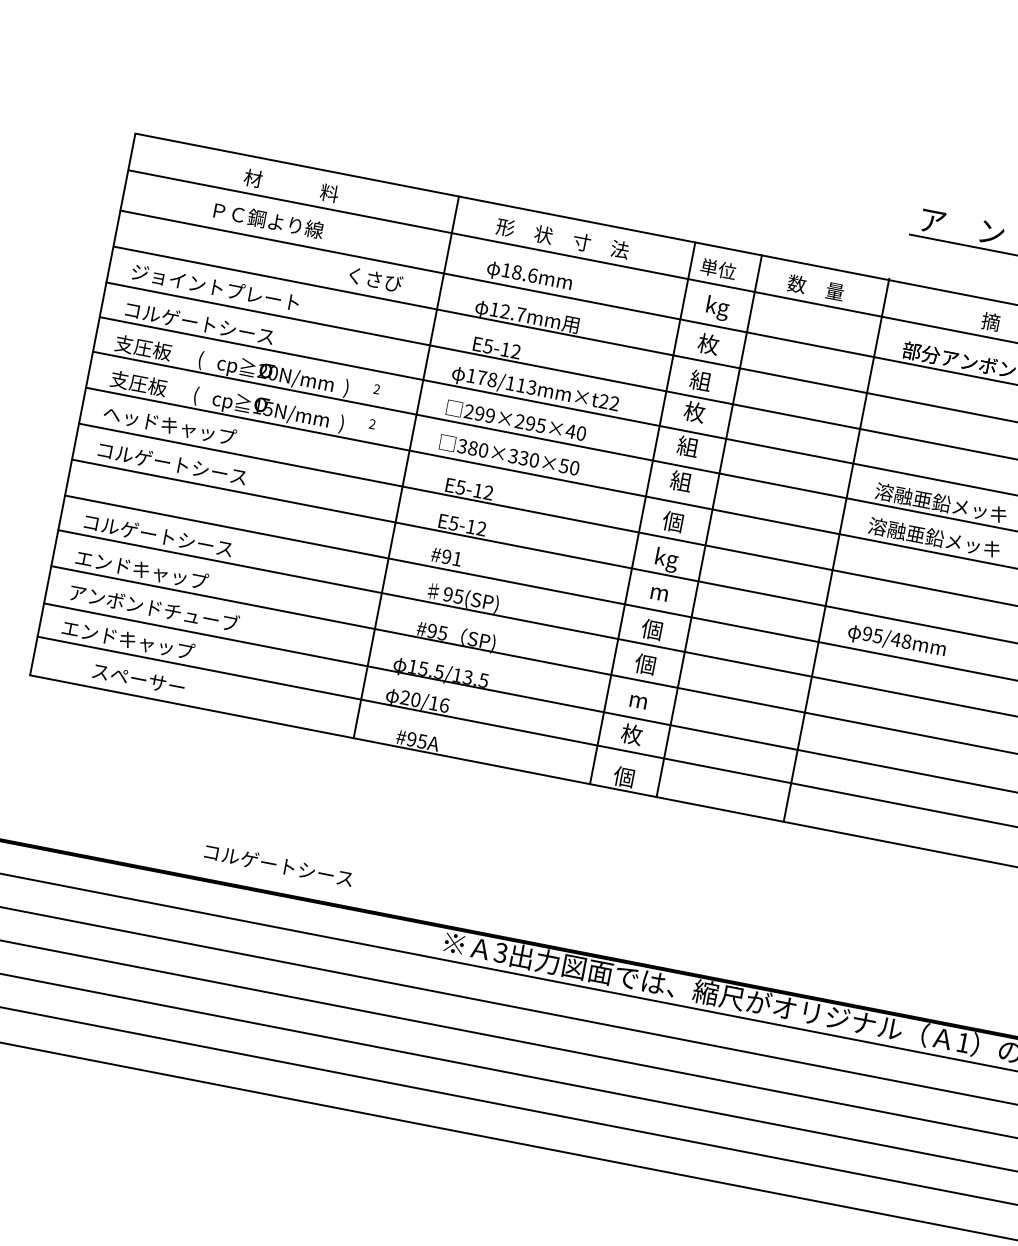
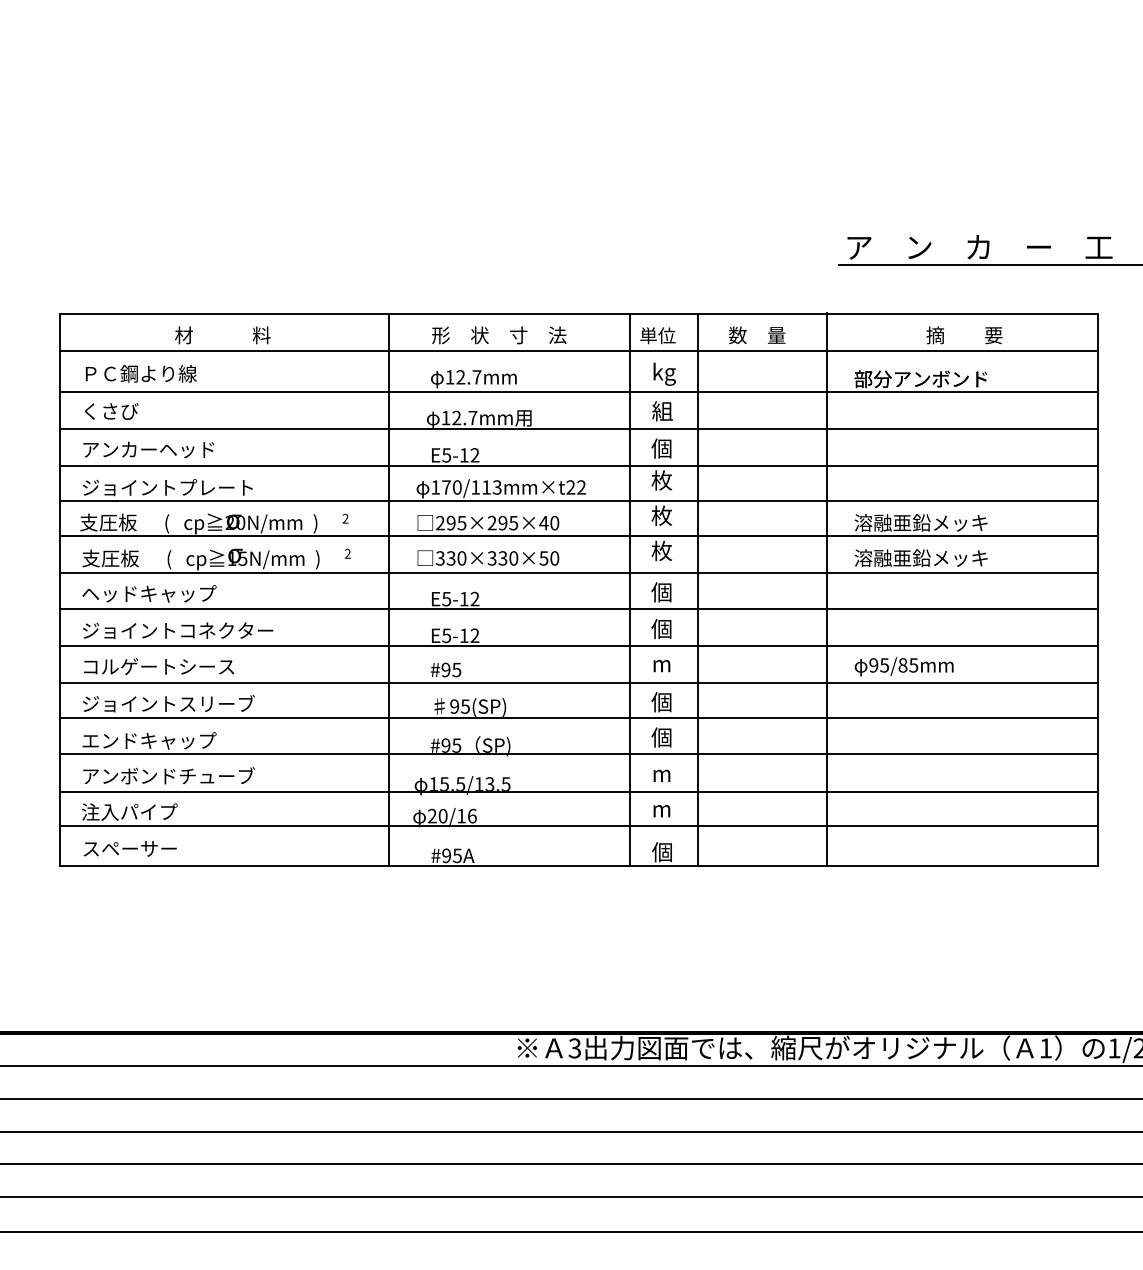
text: (269, 220) -> (141, 373), moved
text: (524, 274) -> (468, 377), 18.6mm -> 12.7mm
text: (375, 279) -> (111, 411), moved
text: (215, 287) -> (167, 449), ジョイントプレート -> アンカーヘッド
text: (208, 324) -> (167, 487), コルゲートシース -> ジョイントプレート
text: (708, 344) -> (662, 411), 枚 -> 組
text: (492, 379) -> (457, 487), 178/113mm×t22 -> 170/113mm×t22
text: (700, 380) -> (661, 448), 組 -> 個
text: (489, 415) -> (461, 522), 299×295×40 -> 295×295×40
text: (687, 446) -> (661, 515), 組 -> 枚
text: (472, 448) -> (450, 558), 380×330×50 -> 330×330×50
text: (191, 467) -> (178, 630), コルゲートシース -> ジョイントコネクター
text: (680, 480) -> (661, 550), 組 -> 枚
text: (167, 536) -> (168, 703), コルゲートシース -> ジョイントスリーブ
text: (456, 559) -> (456, 670), #91 -> #95
text: (666, 559) -> (662, 630), kg -> 個
text: (127, 640) -> (148, 812), エンドキャップ -> 注入パイプ
text: (901, 640) -> (908, 665), 95/48mm -> 95/85mm
text: (138, 678) -> (129, 848), moved
text: (631, 734) -> (661, 808), 枚 -> m
text: (279, 865) -> (159, 666), moved

